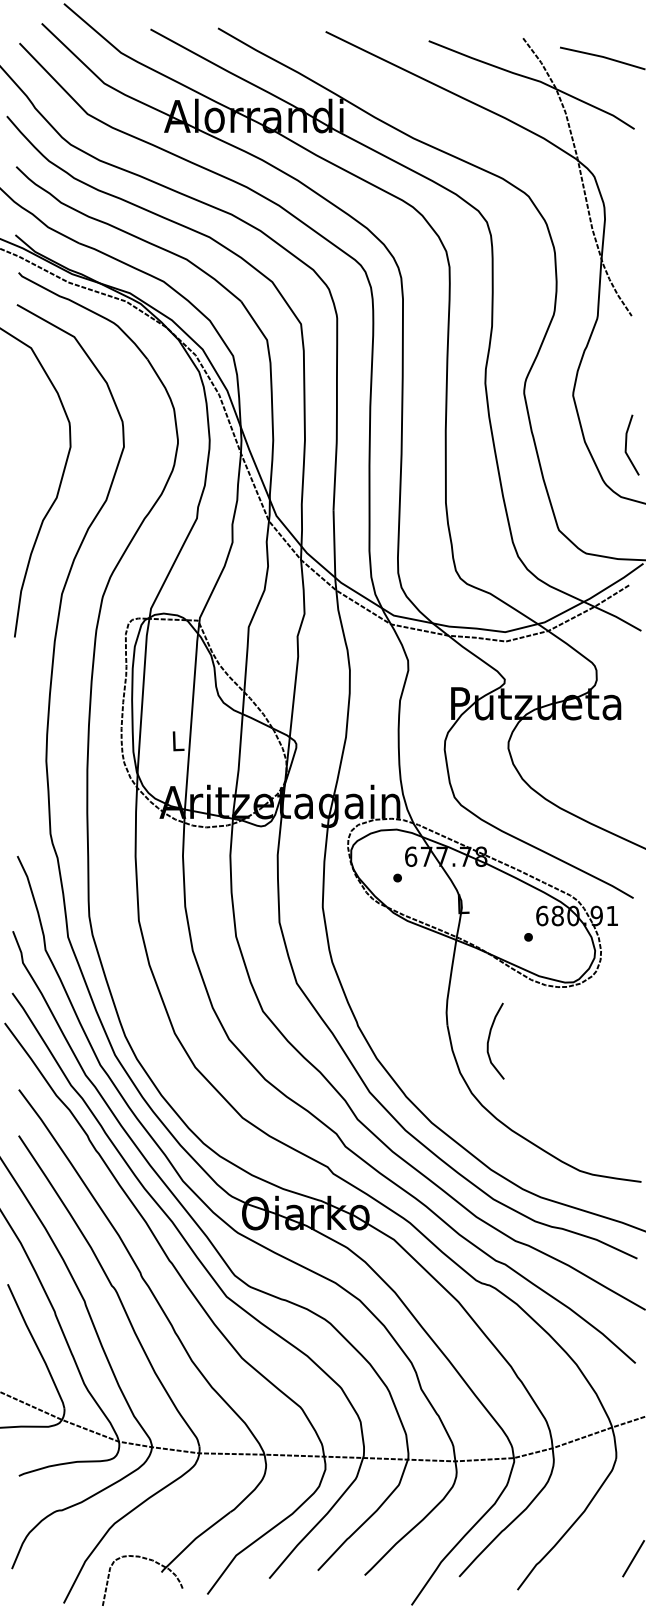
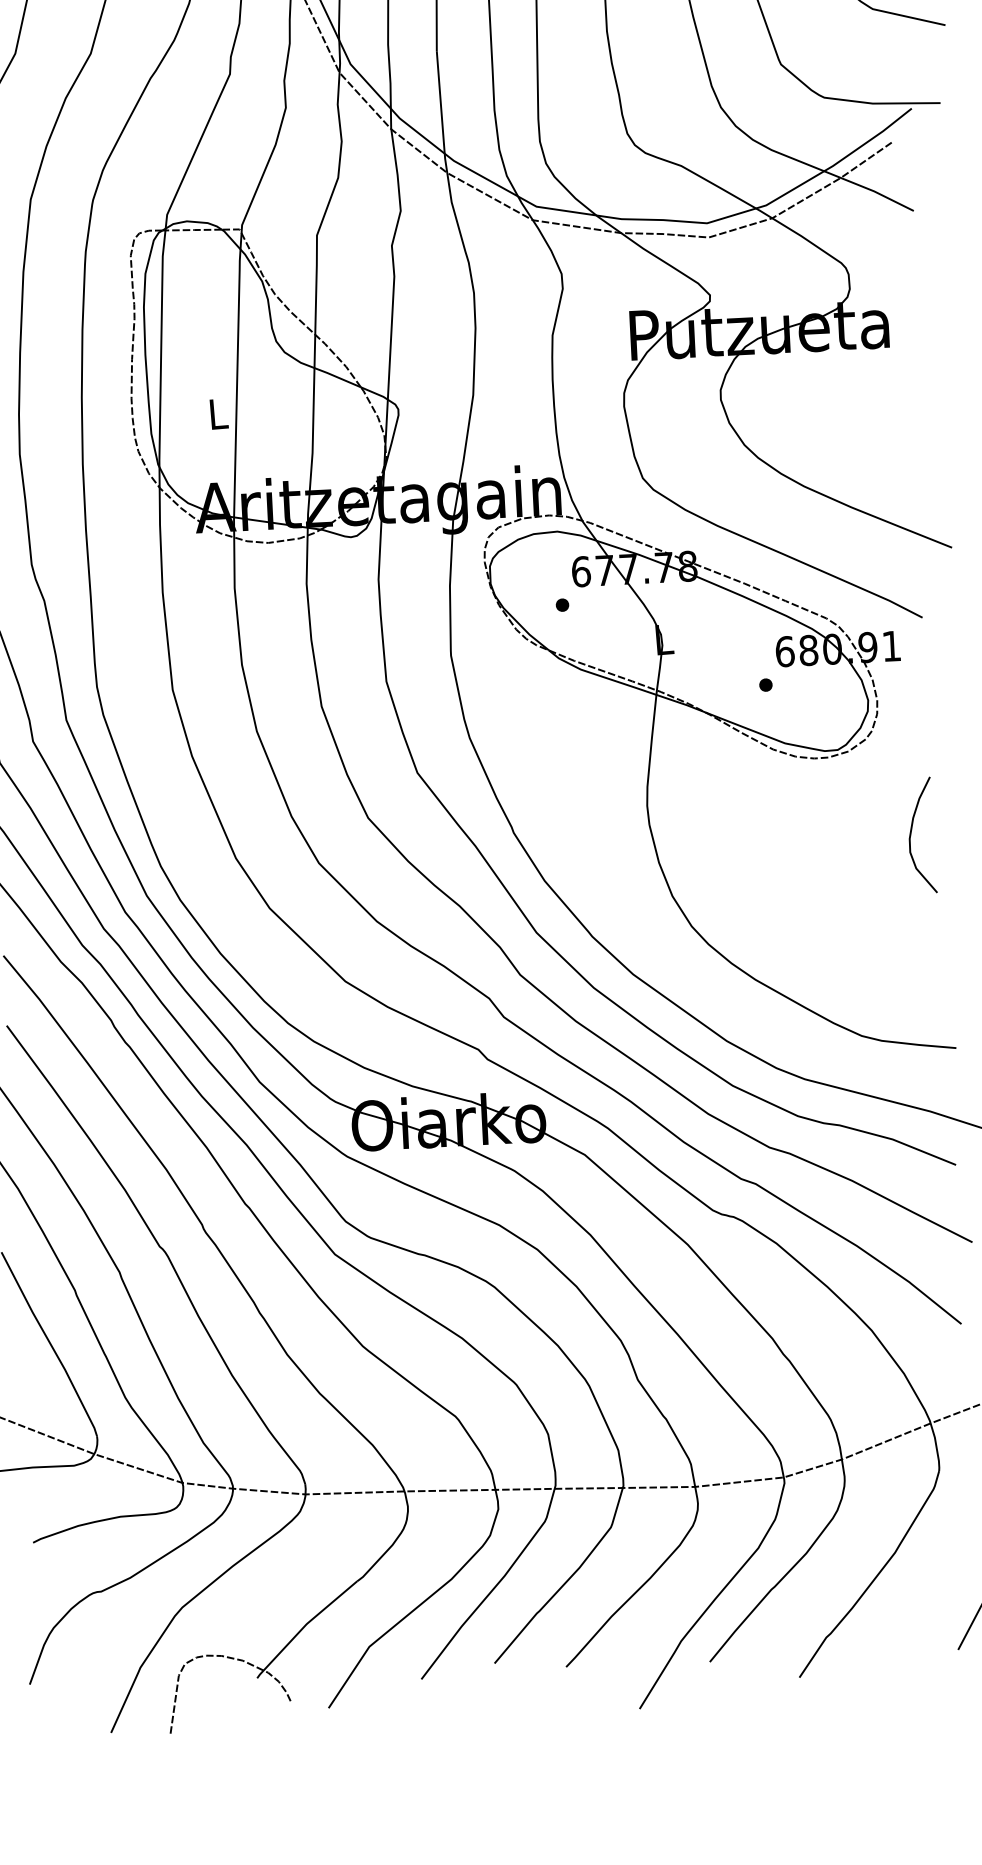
curve: (489, 1040) -> (912, 834), moved

